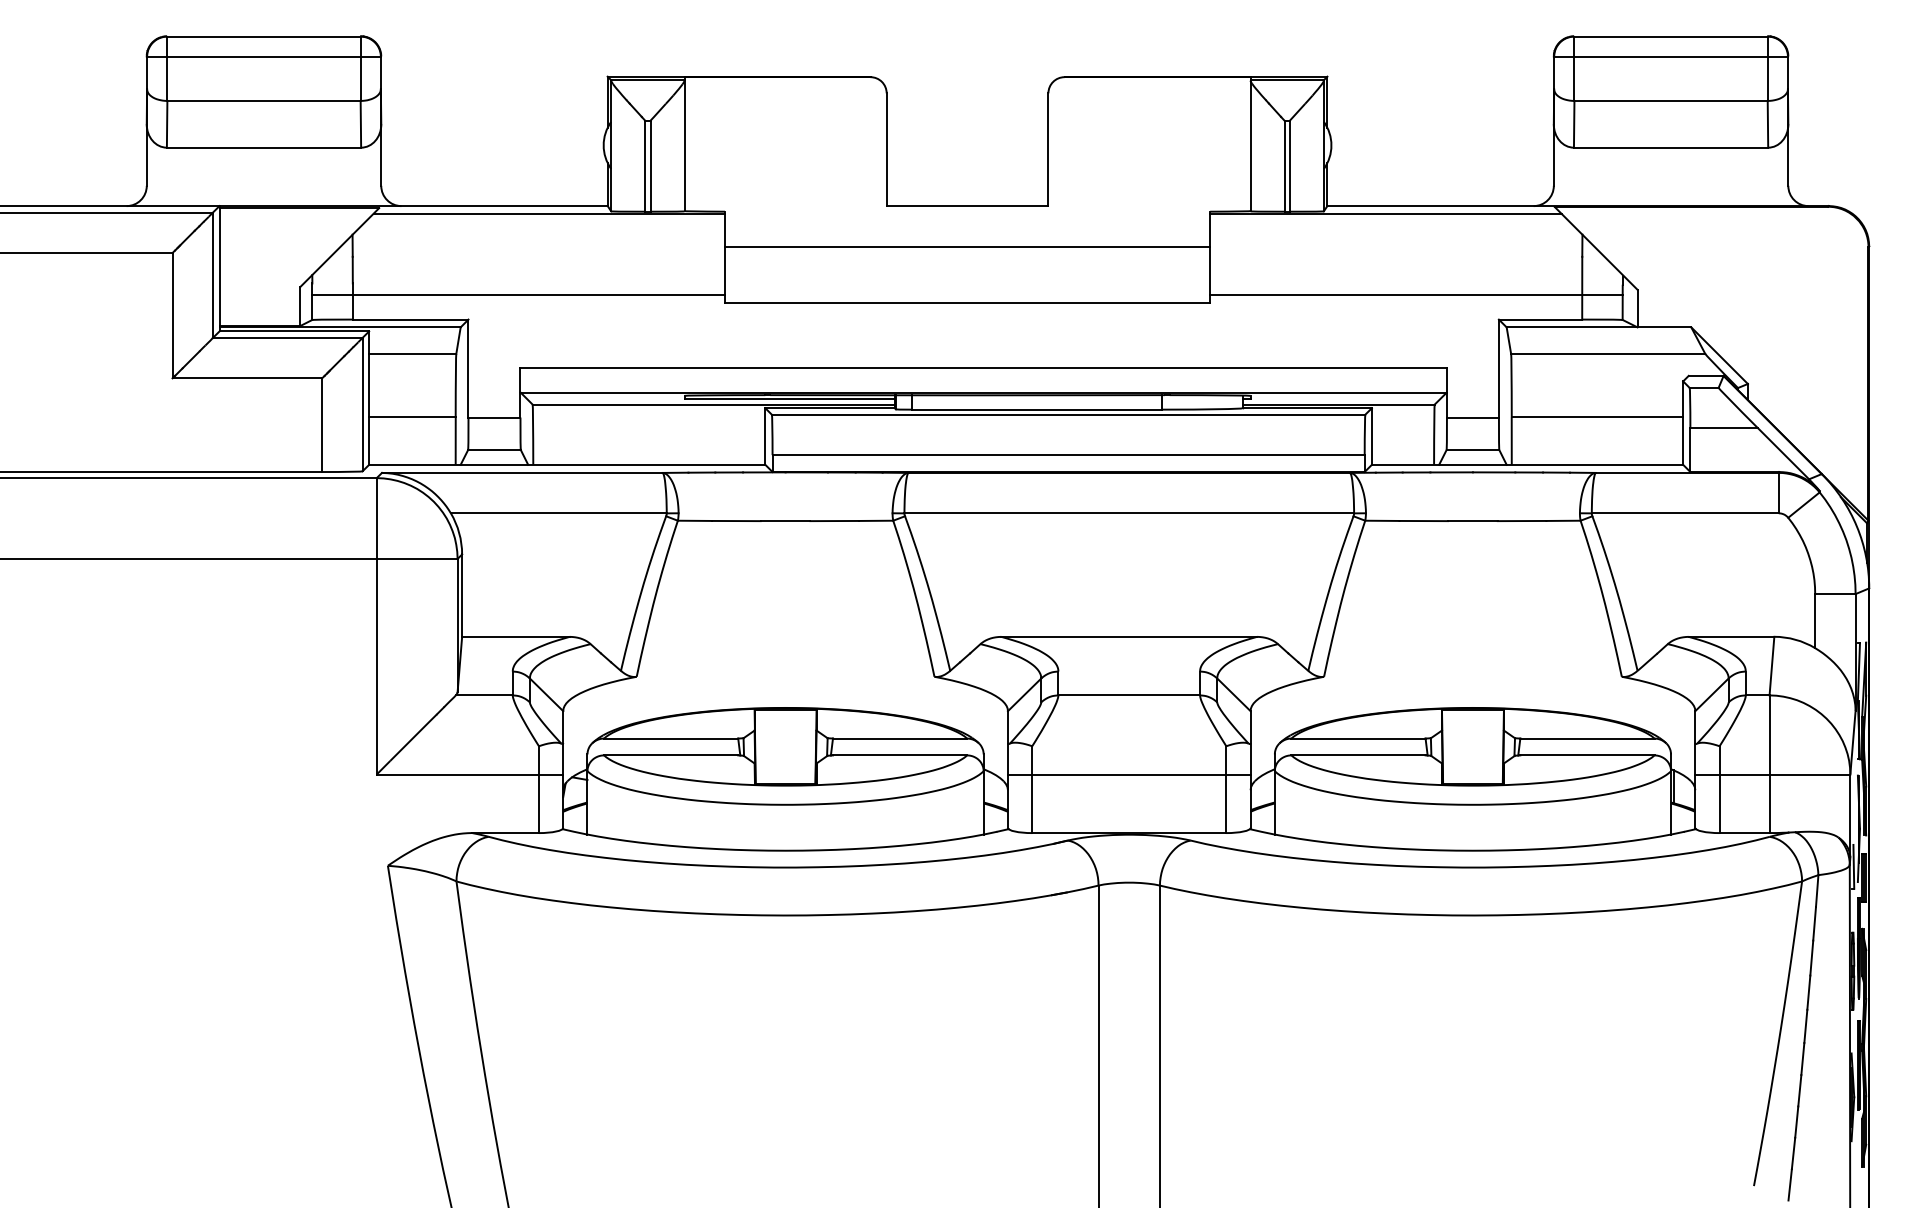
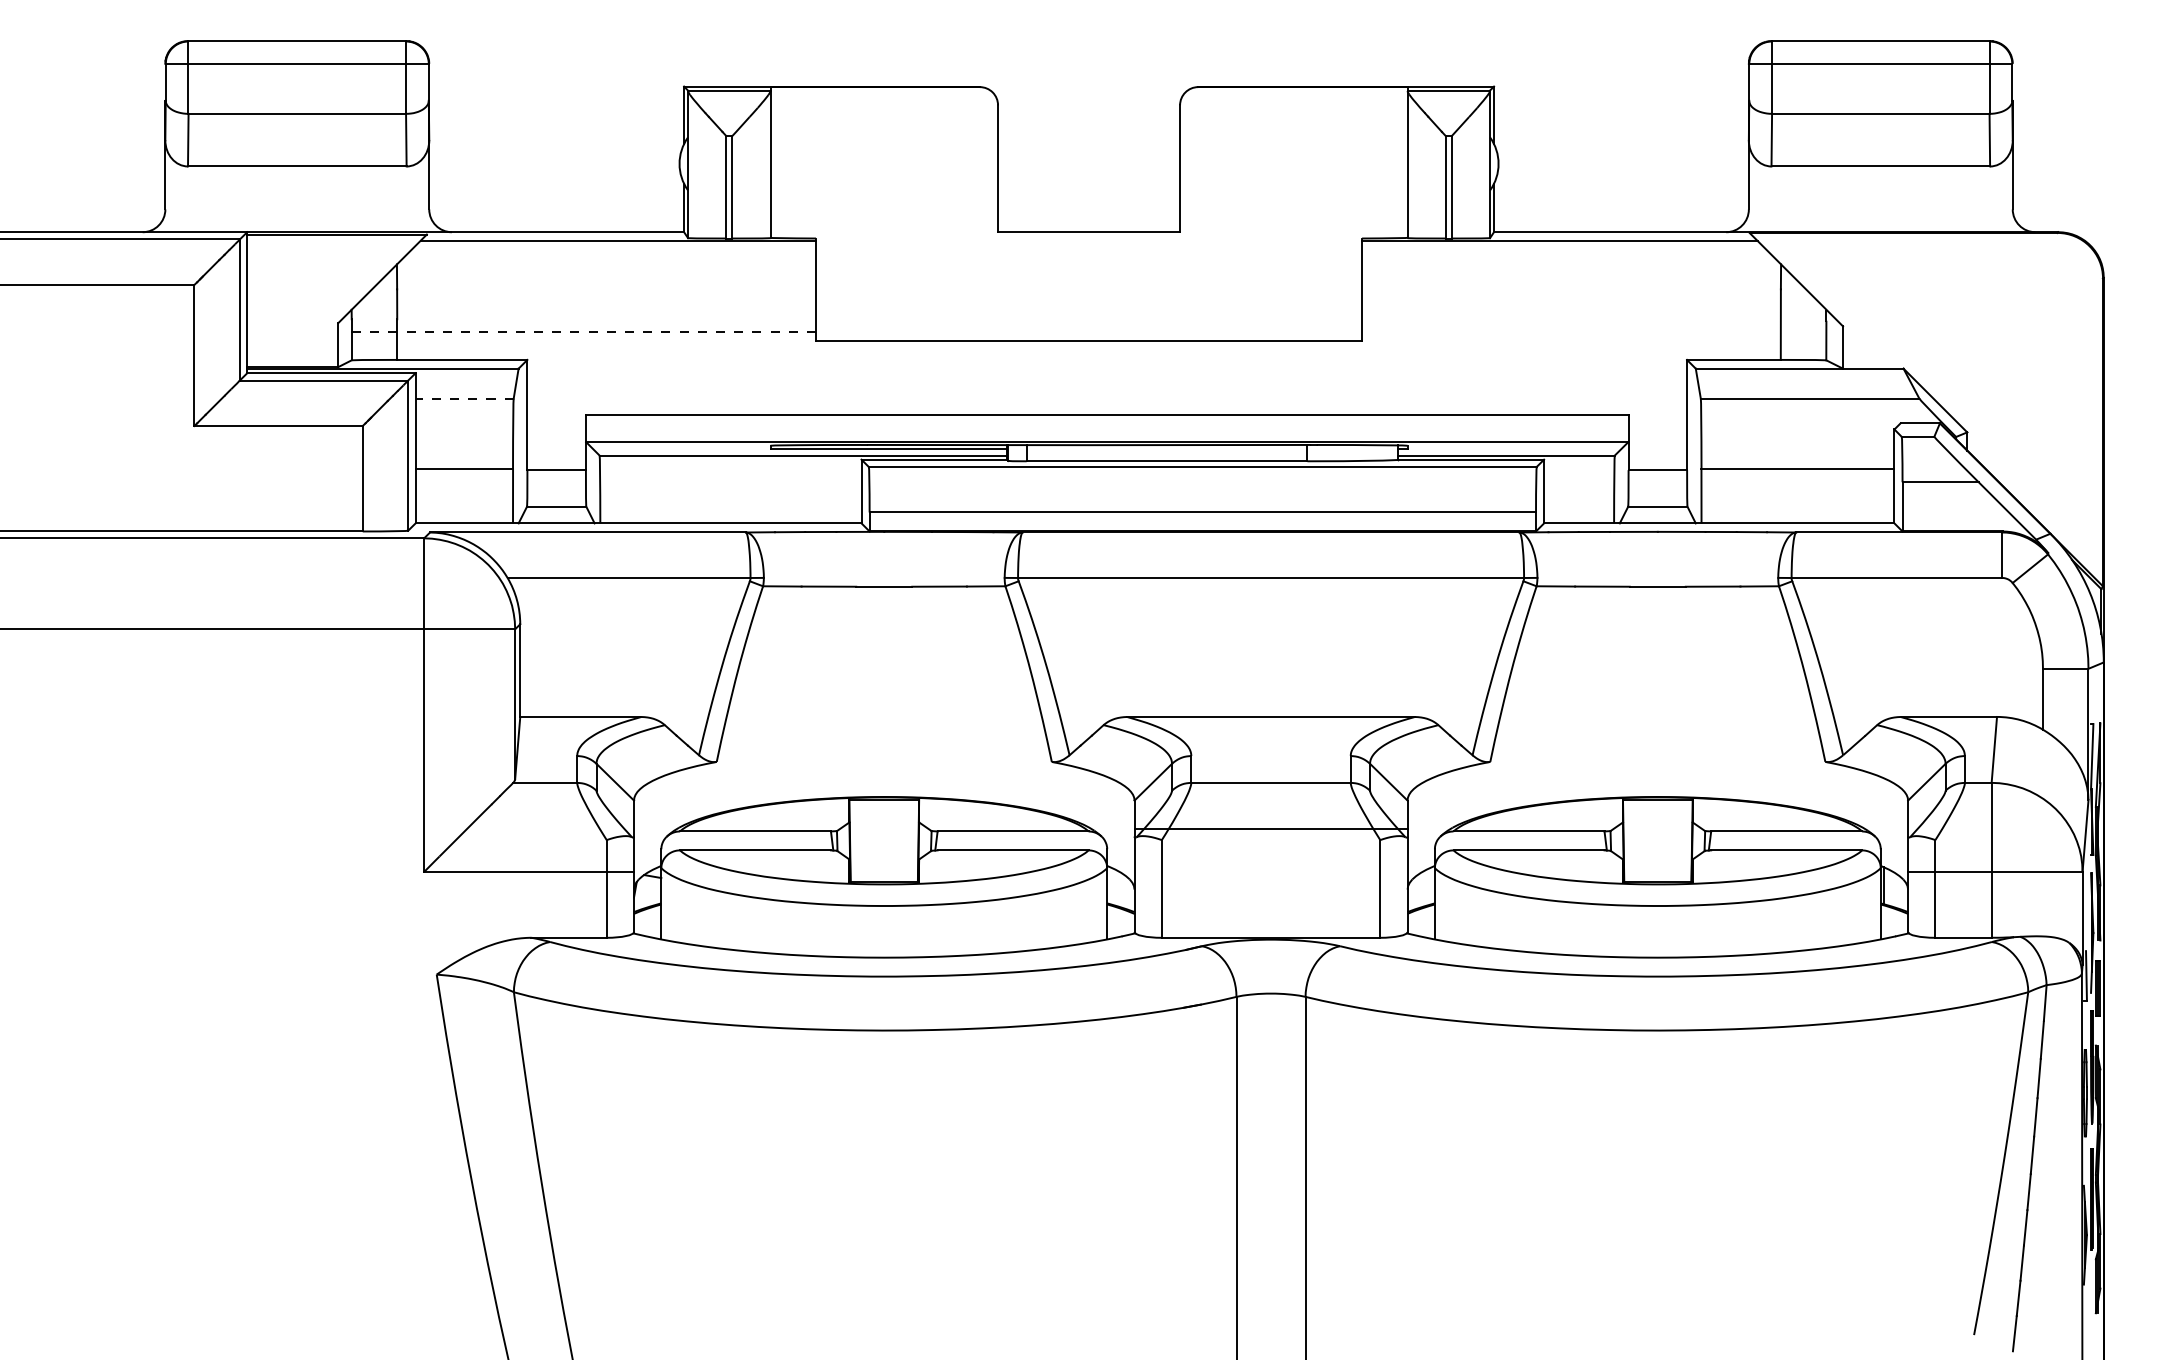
line: (967, 246) -> (1089, 277), removed
line: (518, 294) -> (583, 331), solid -> dashed
line: (1416, 294) -> (1594, 331), removed
line: (412, 353) -> (464, 398), solid -> dashed
line: (1128, 774) -> (1270, 829), moved

